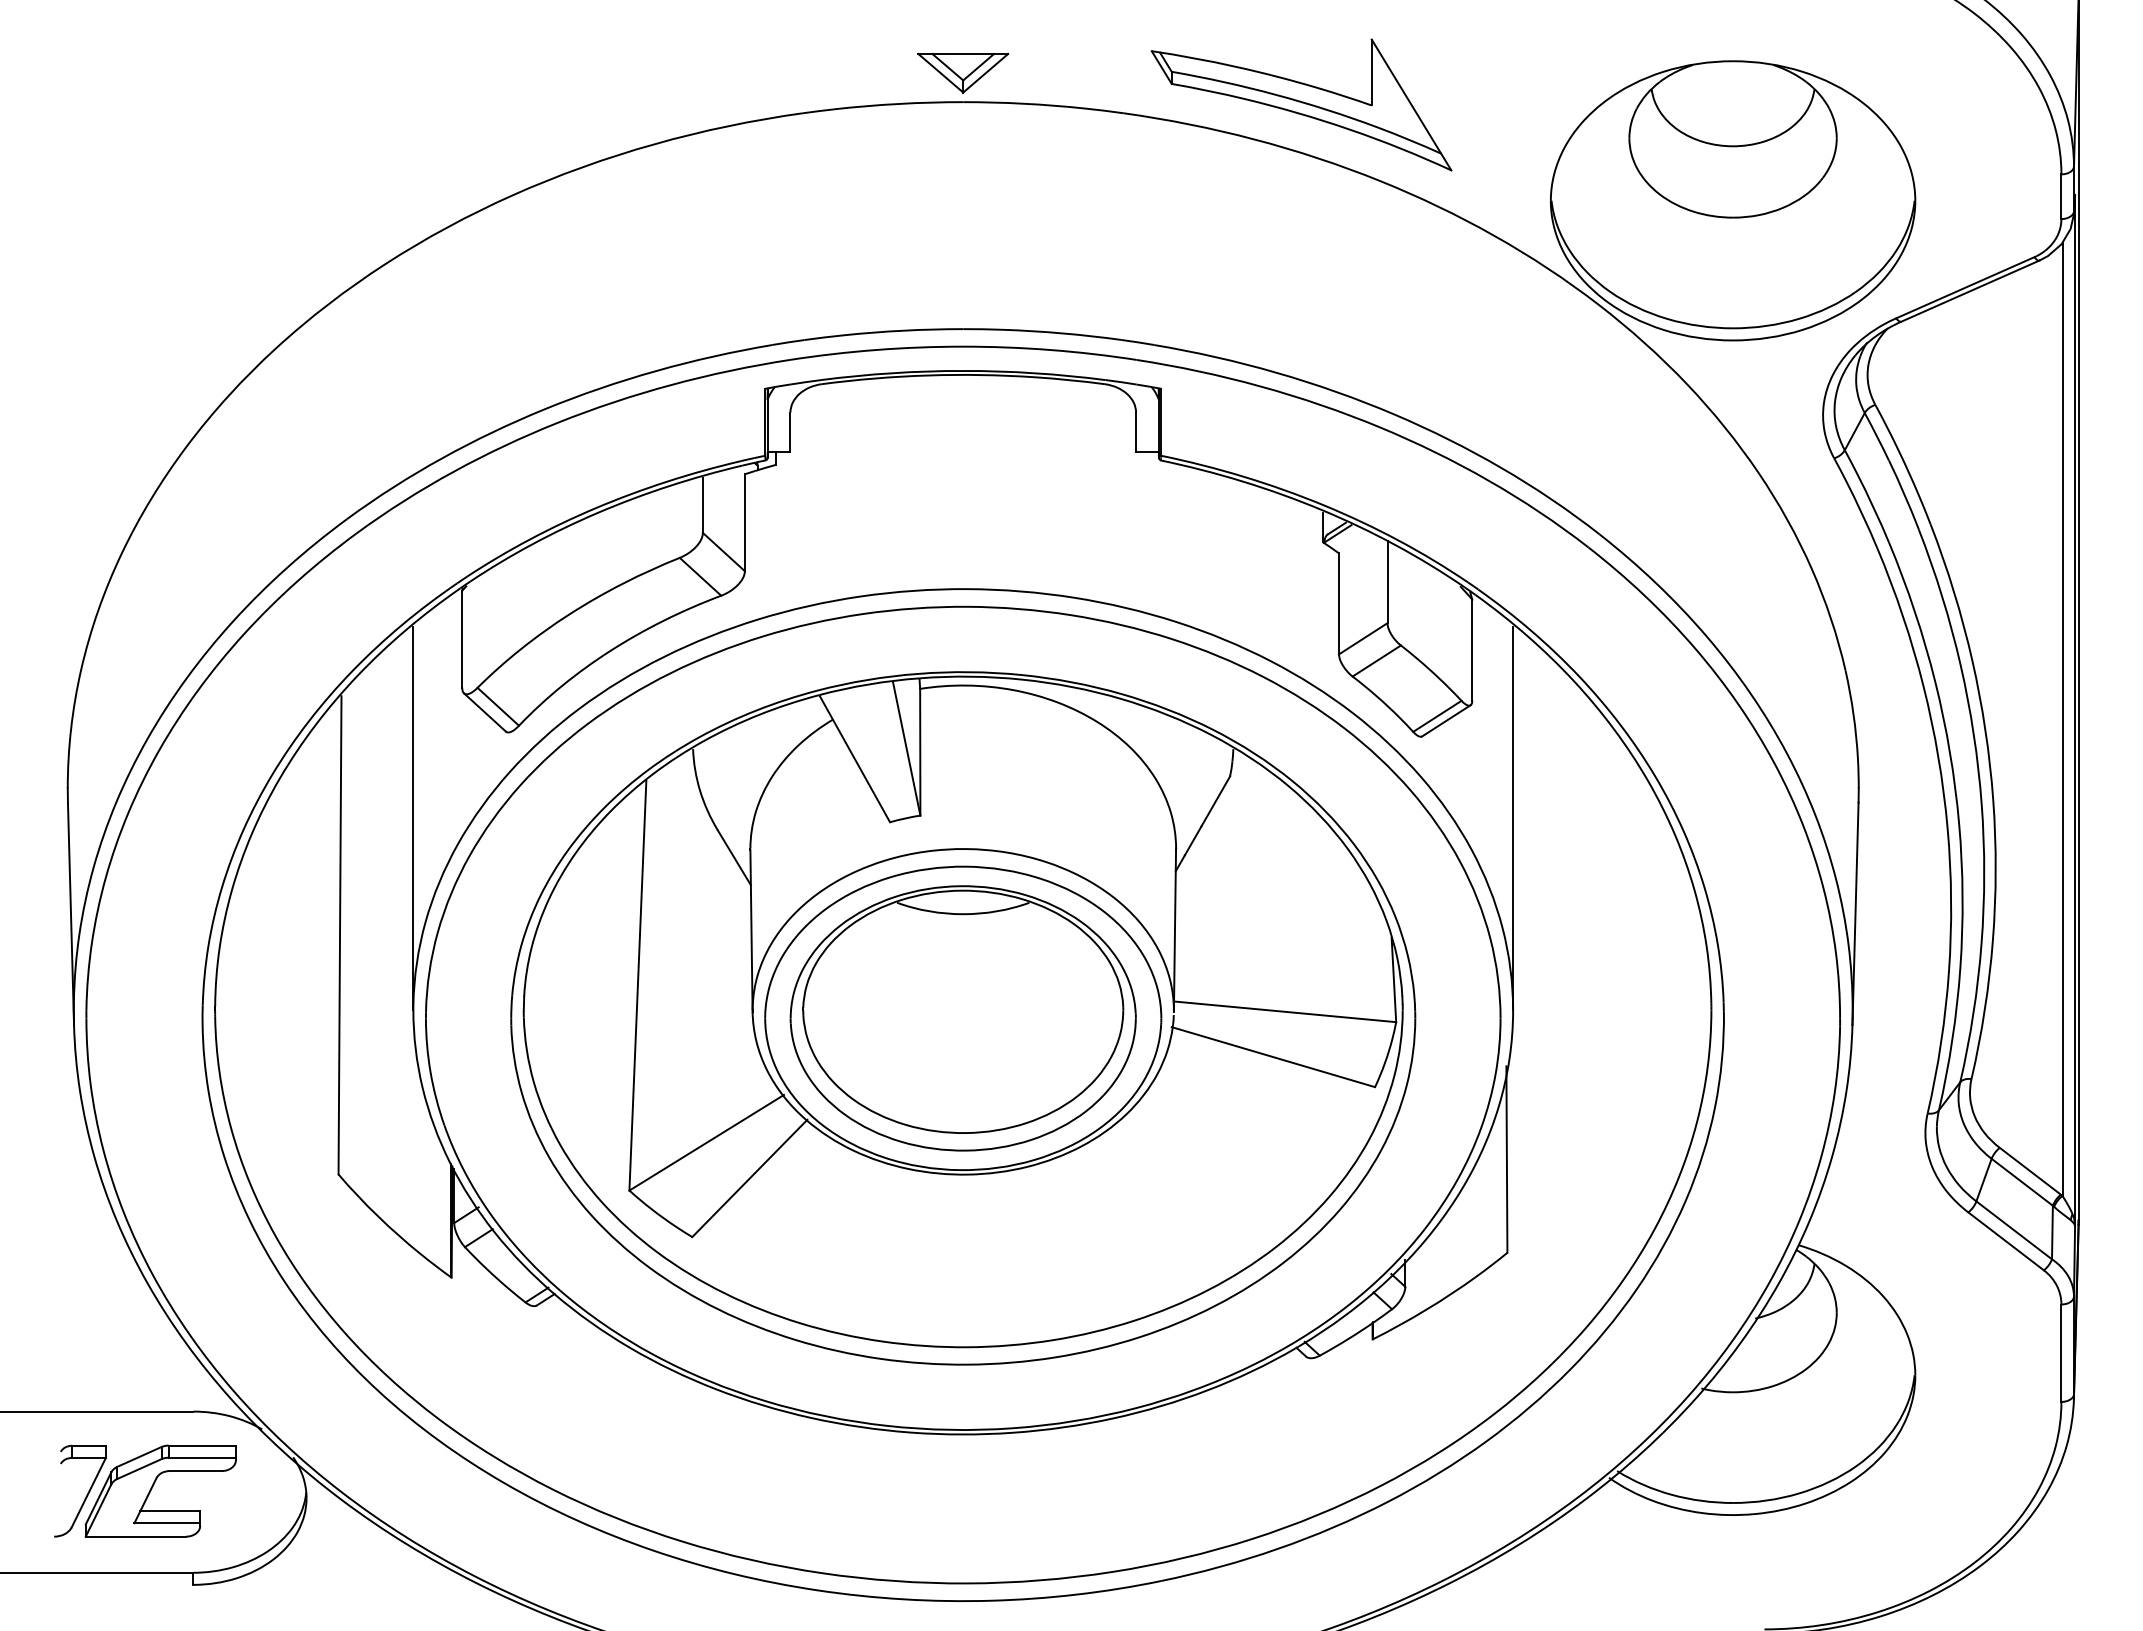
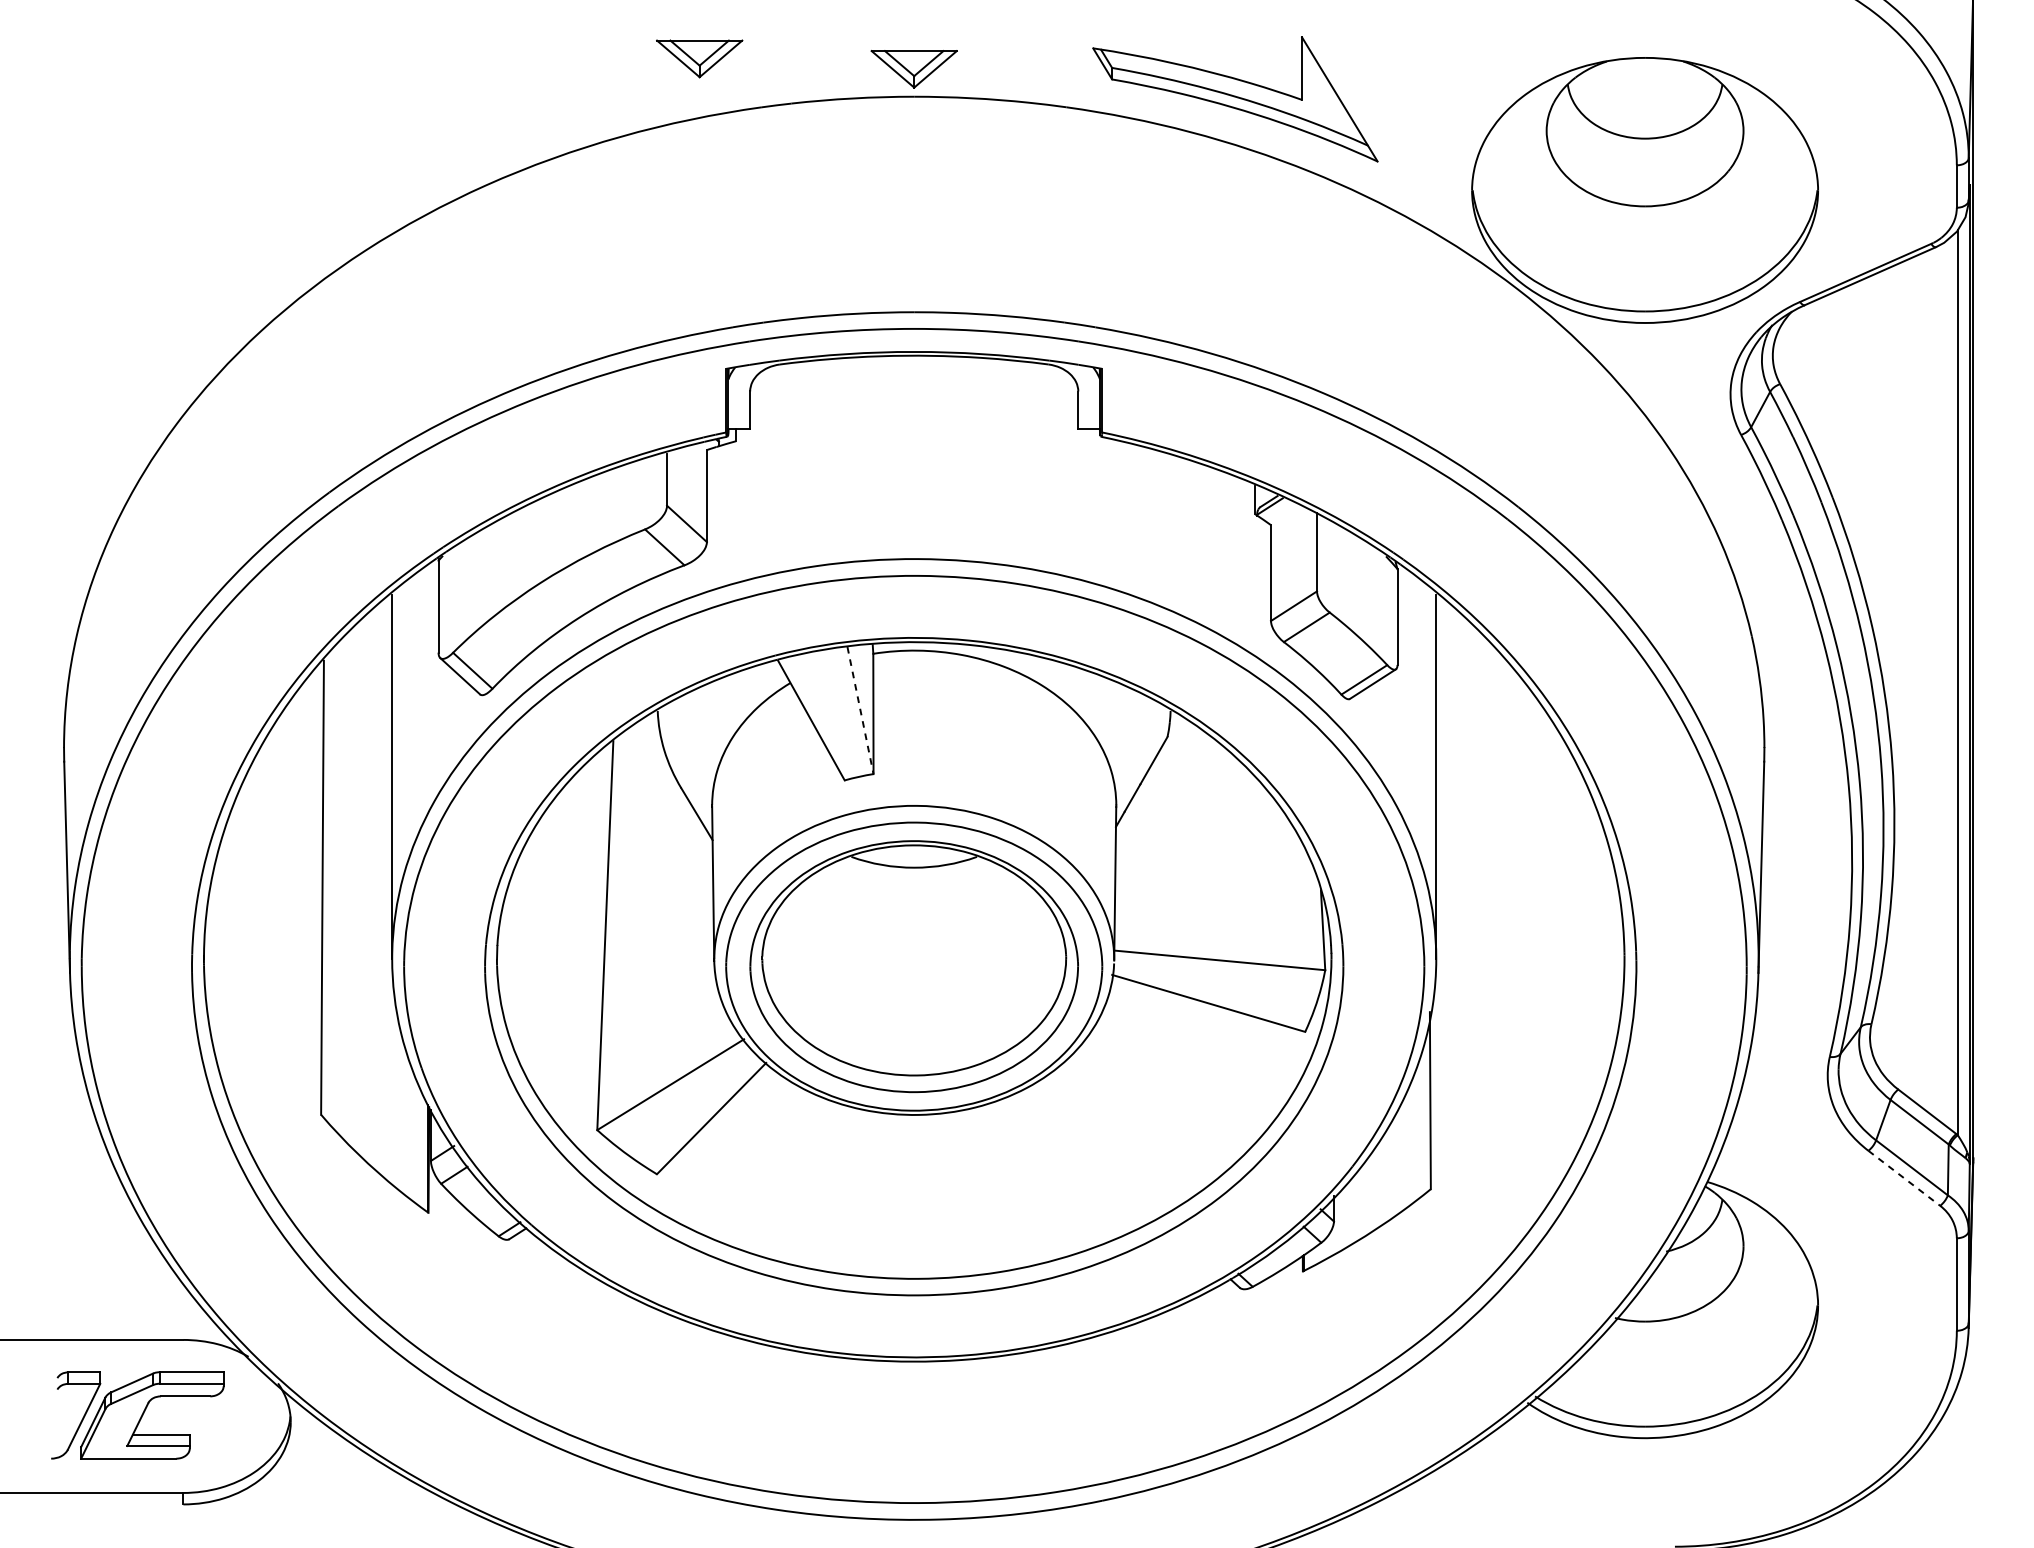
part: (737, 62) -> (699, 59), added
line: (906, 749) -> (860, 711), solid -> dashed
line: (2006, 1241) -> (1904, 1178), solid -> dashed

